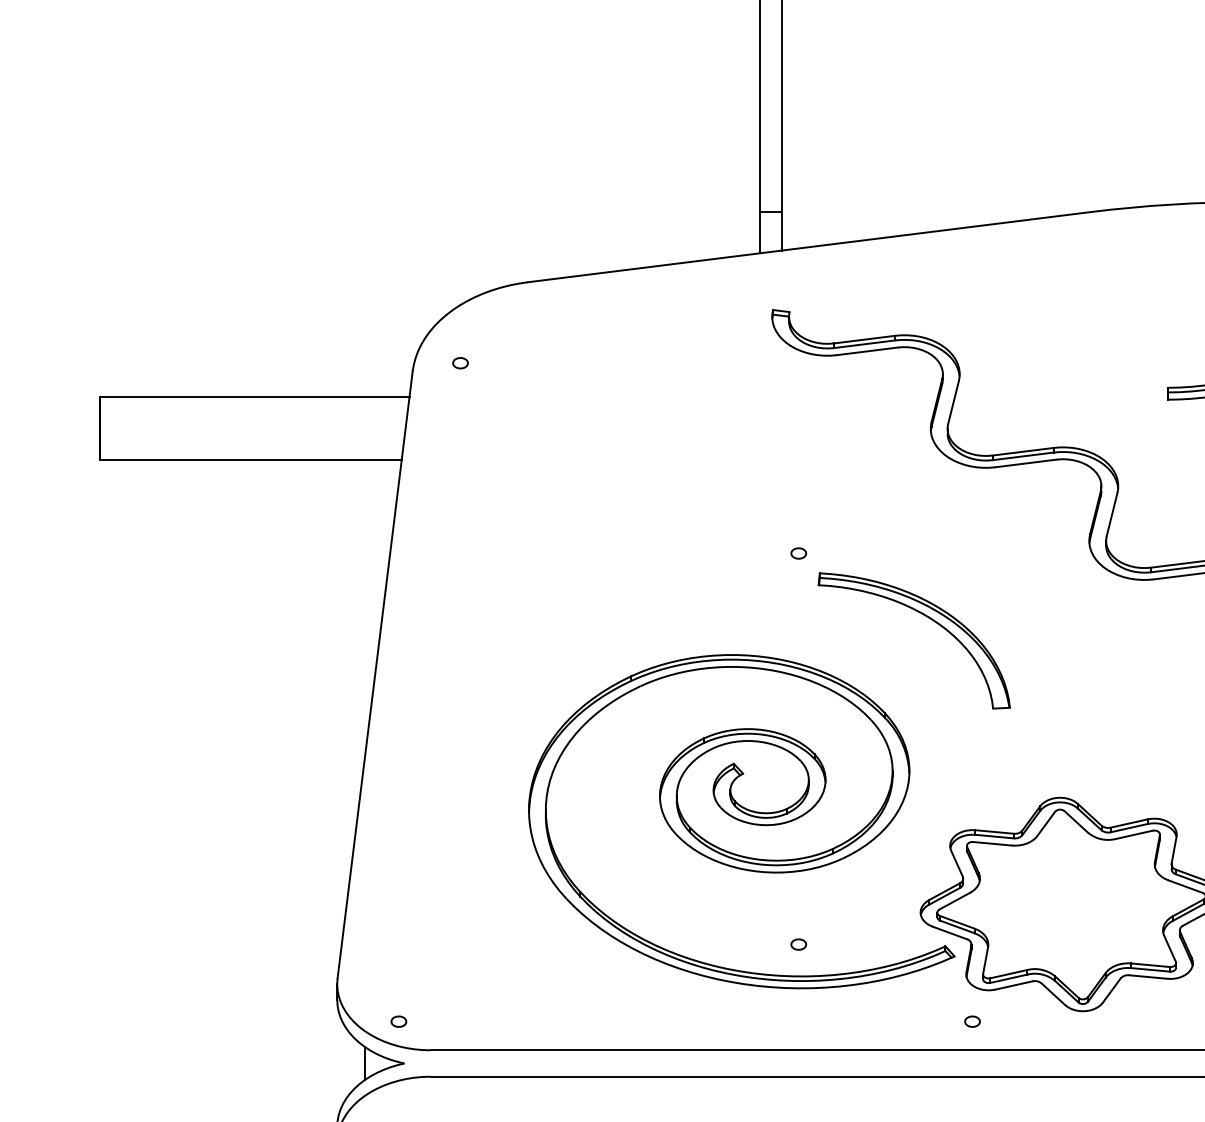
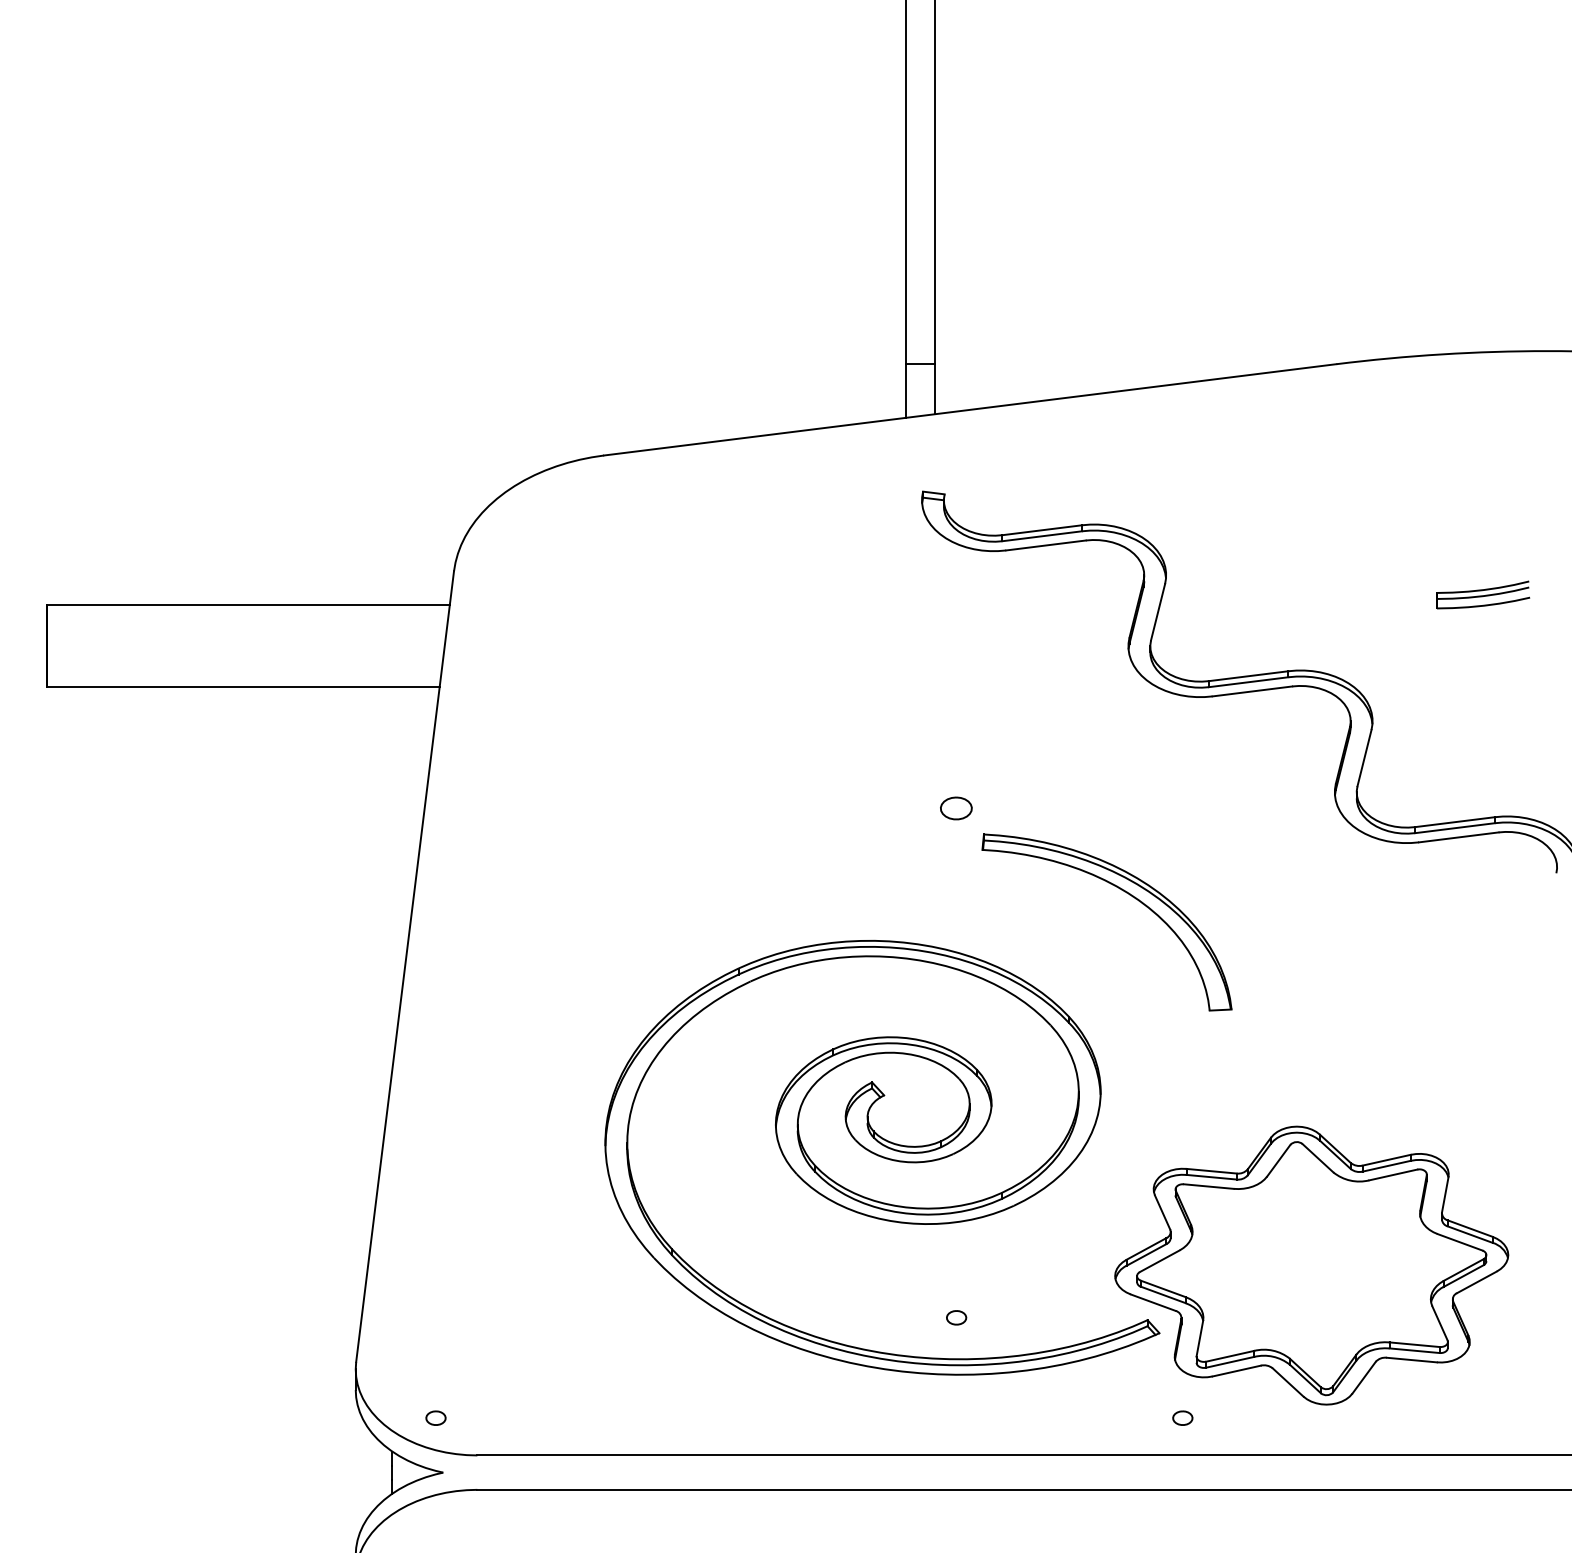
part: (459, 362) -> (515, 560), removed
part: (798, 553) -> (956, 808), size x1.6

